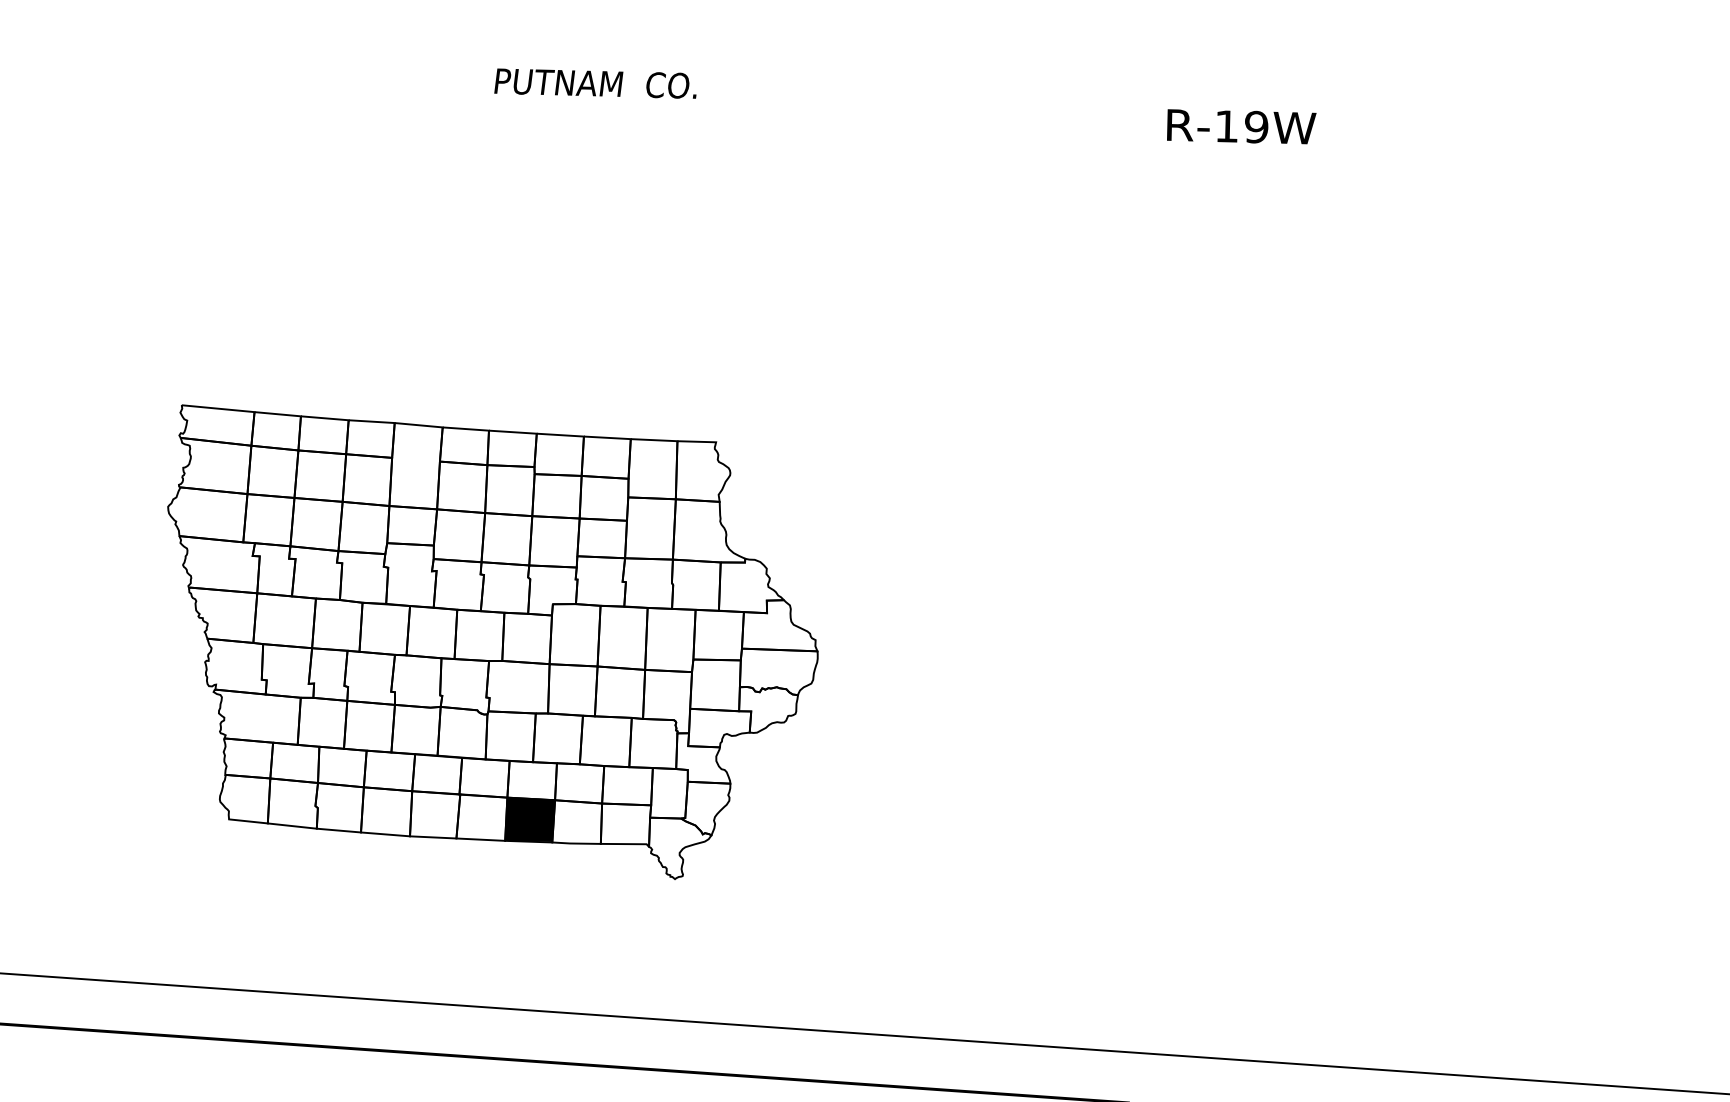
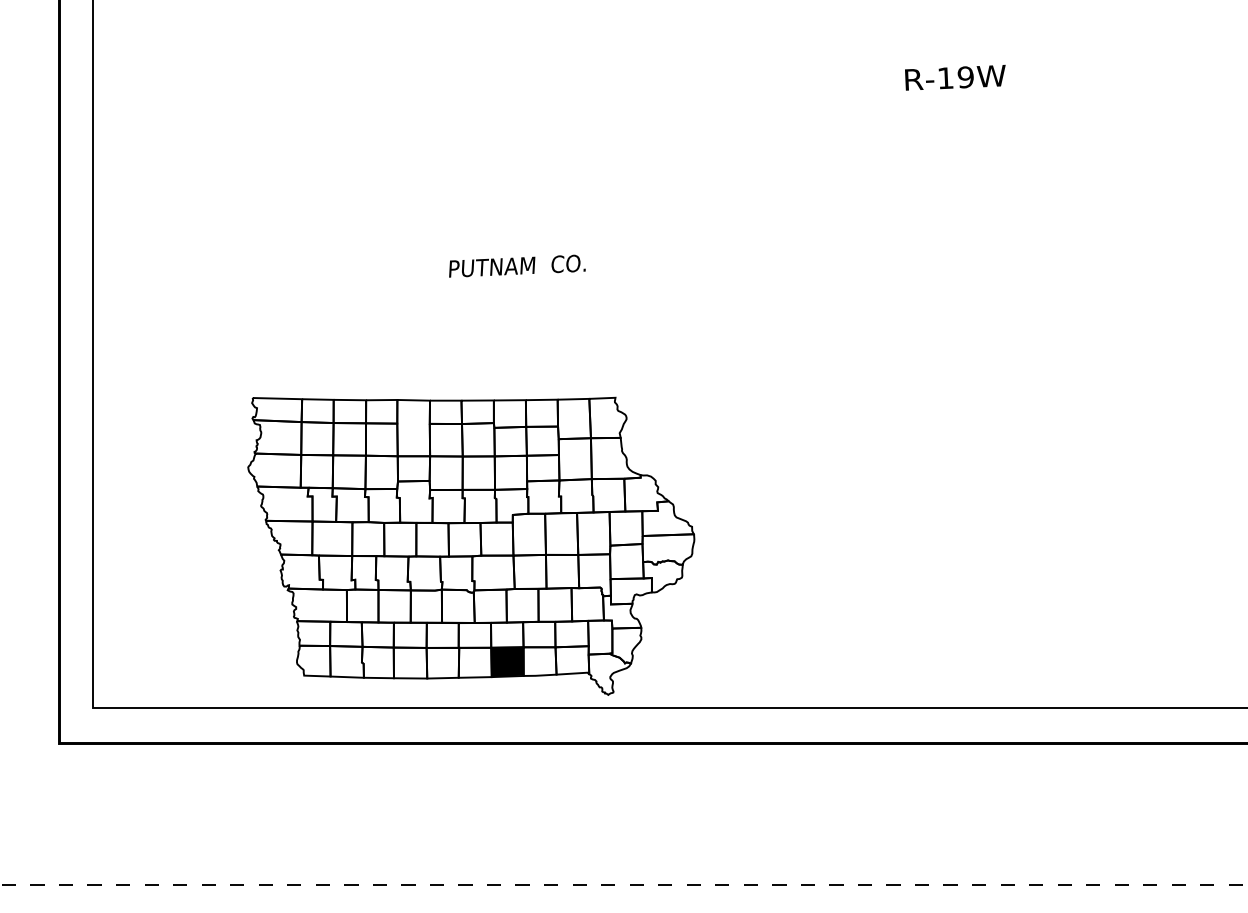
text: (596, 82) -> (517, 265), moved
part: (488, 644) -> (471, 545), moved

